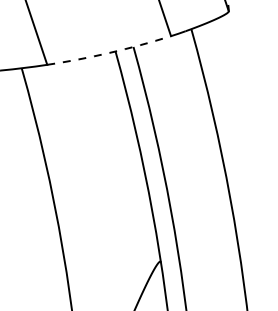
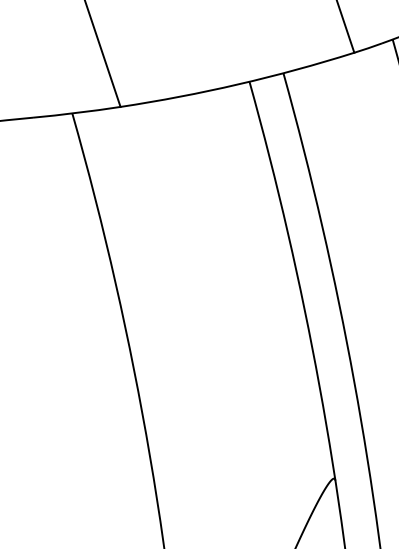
arc: (109, 52) -> (238, 83), dashed -> solid

